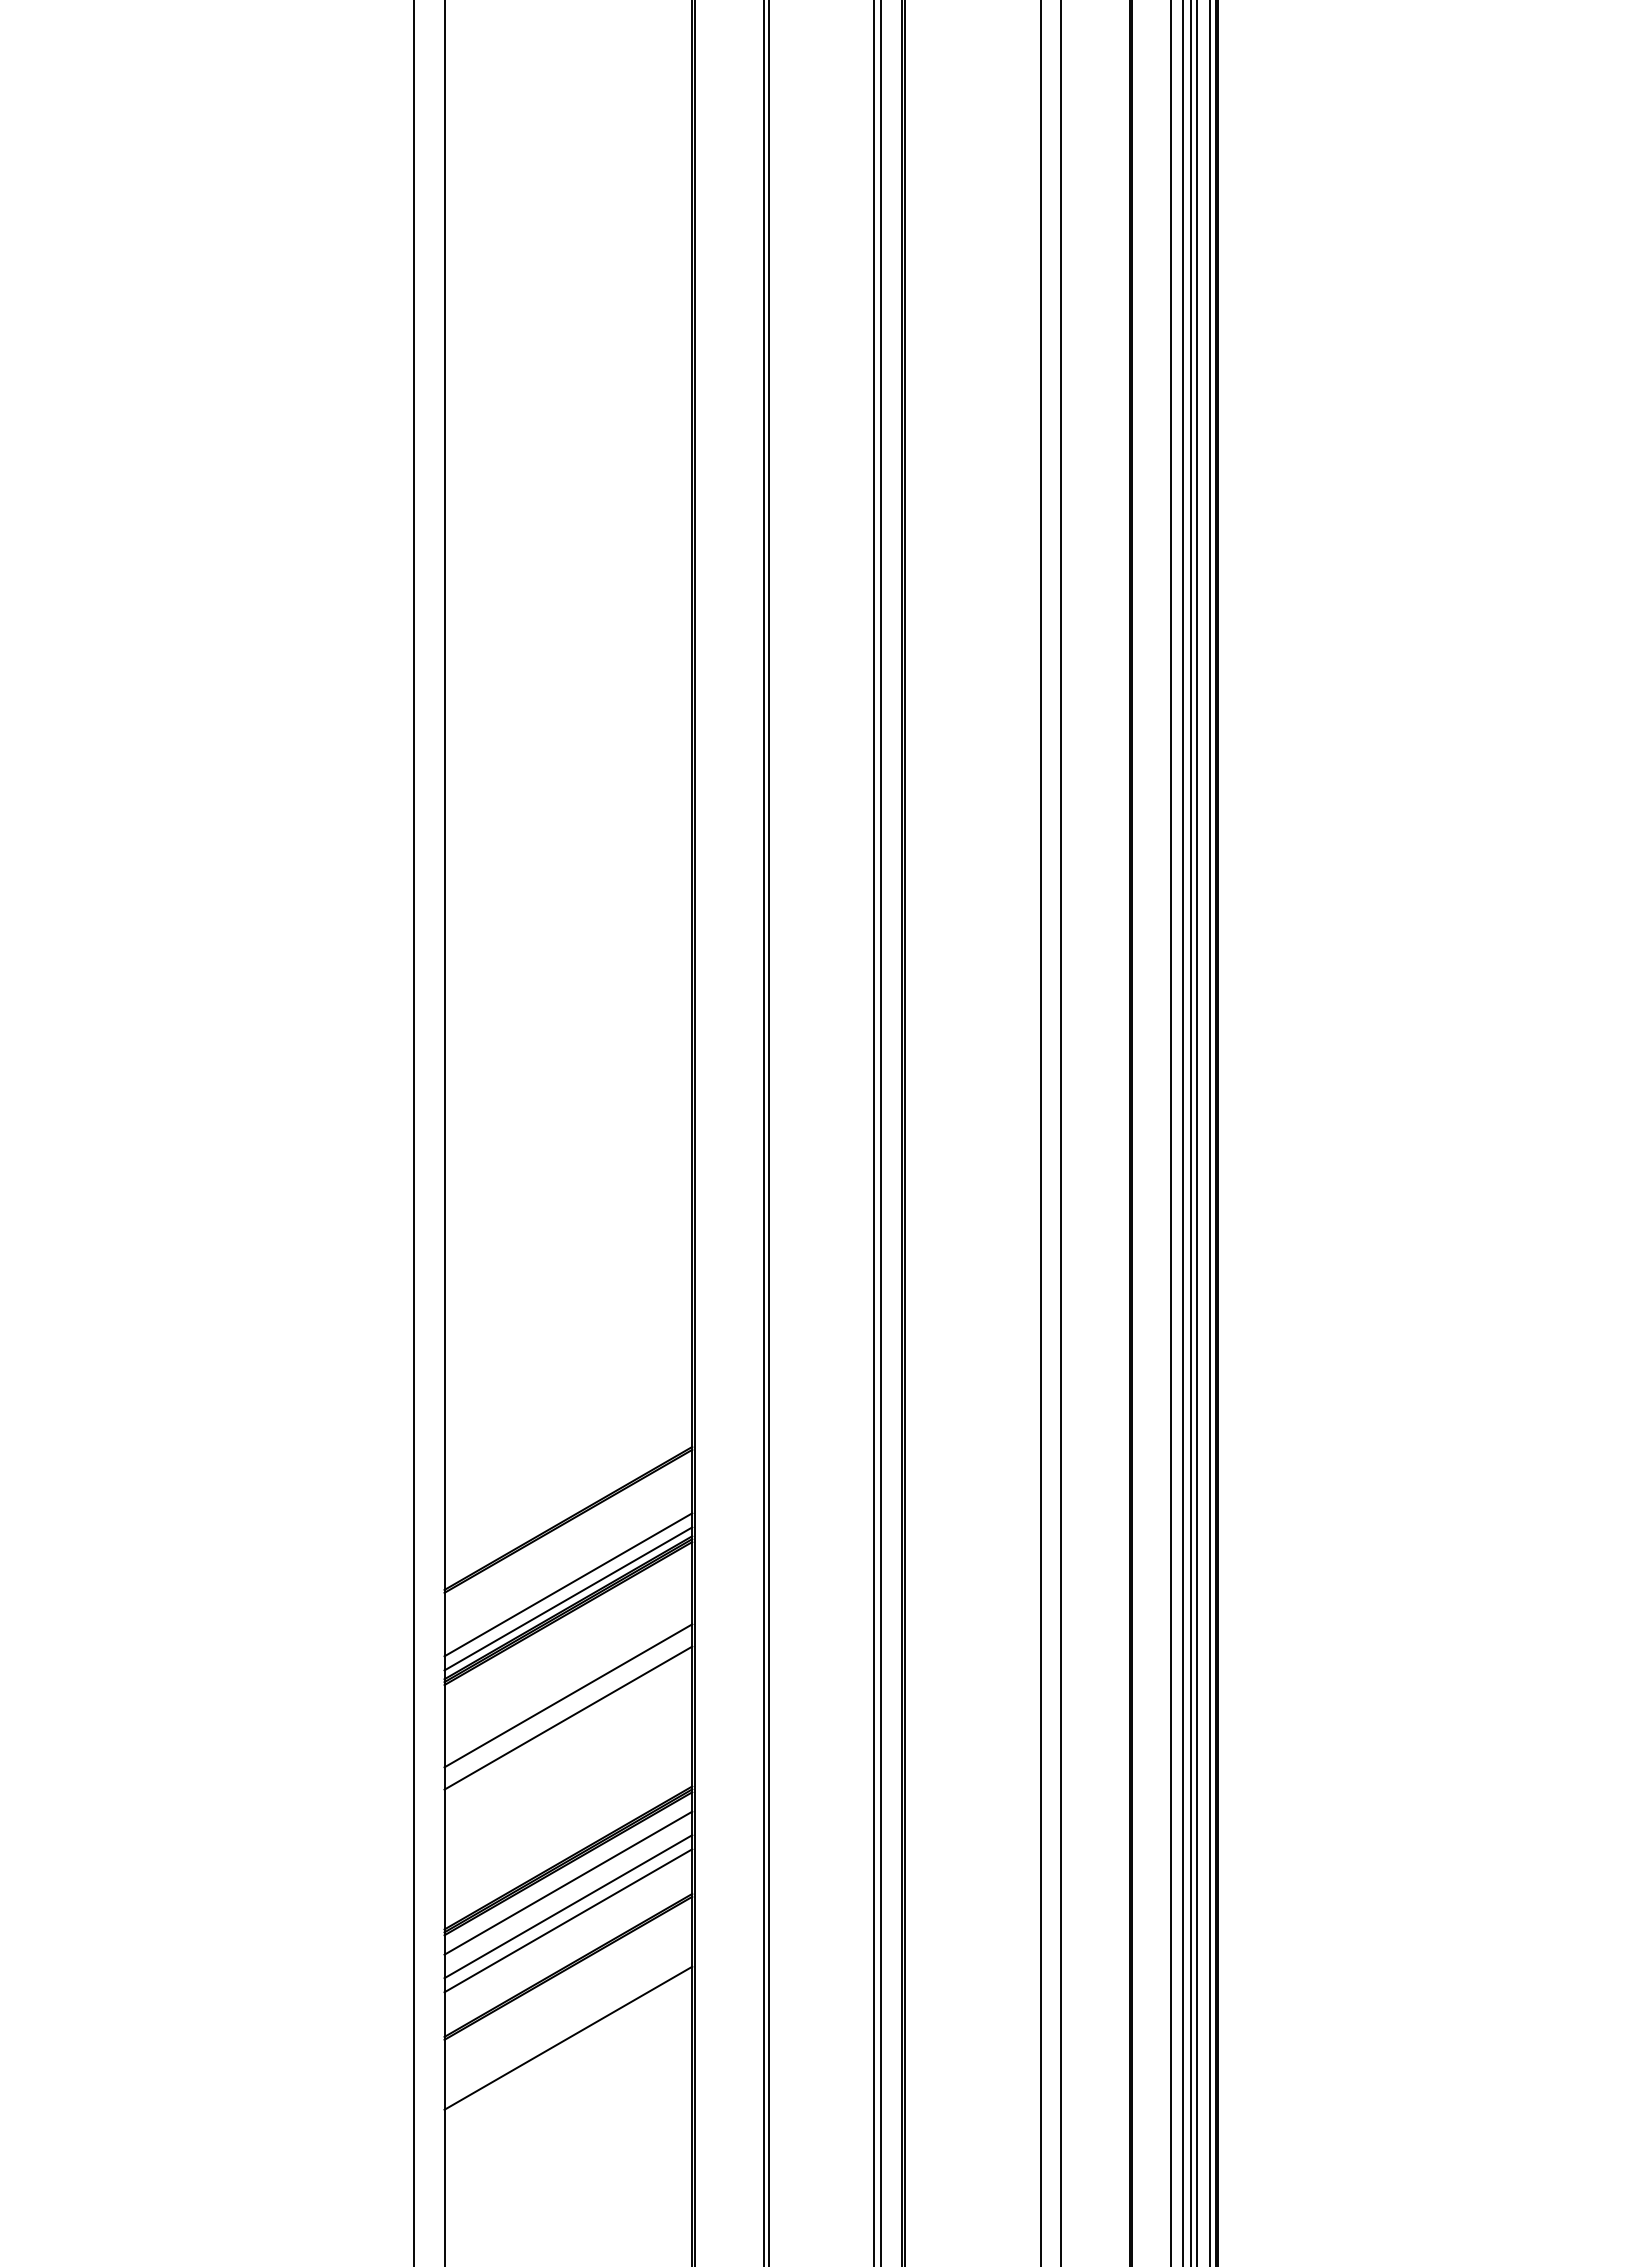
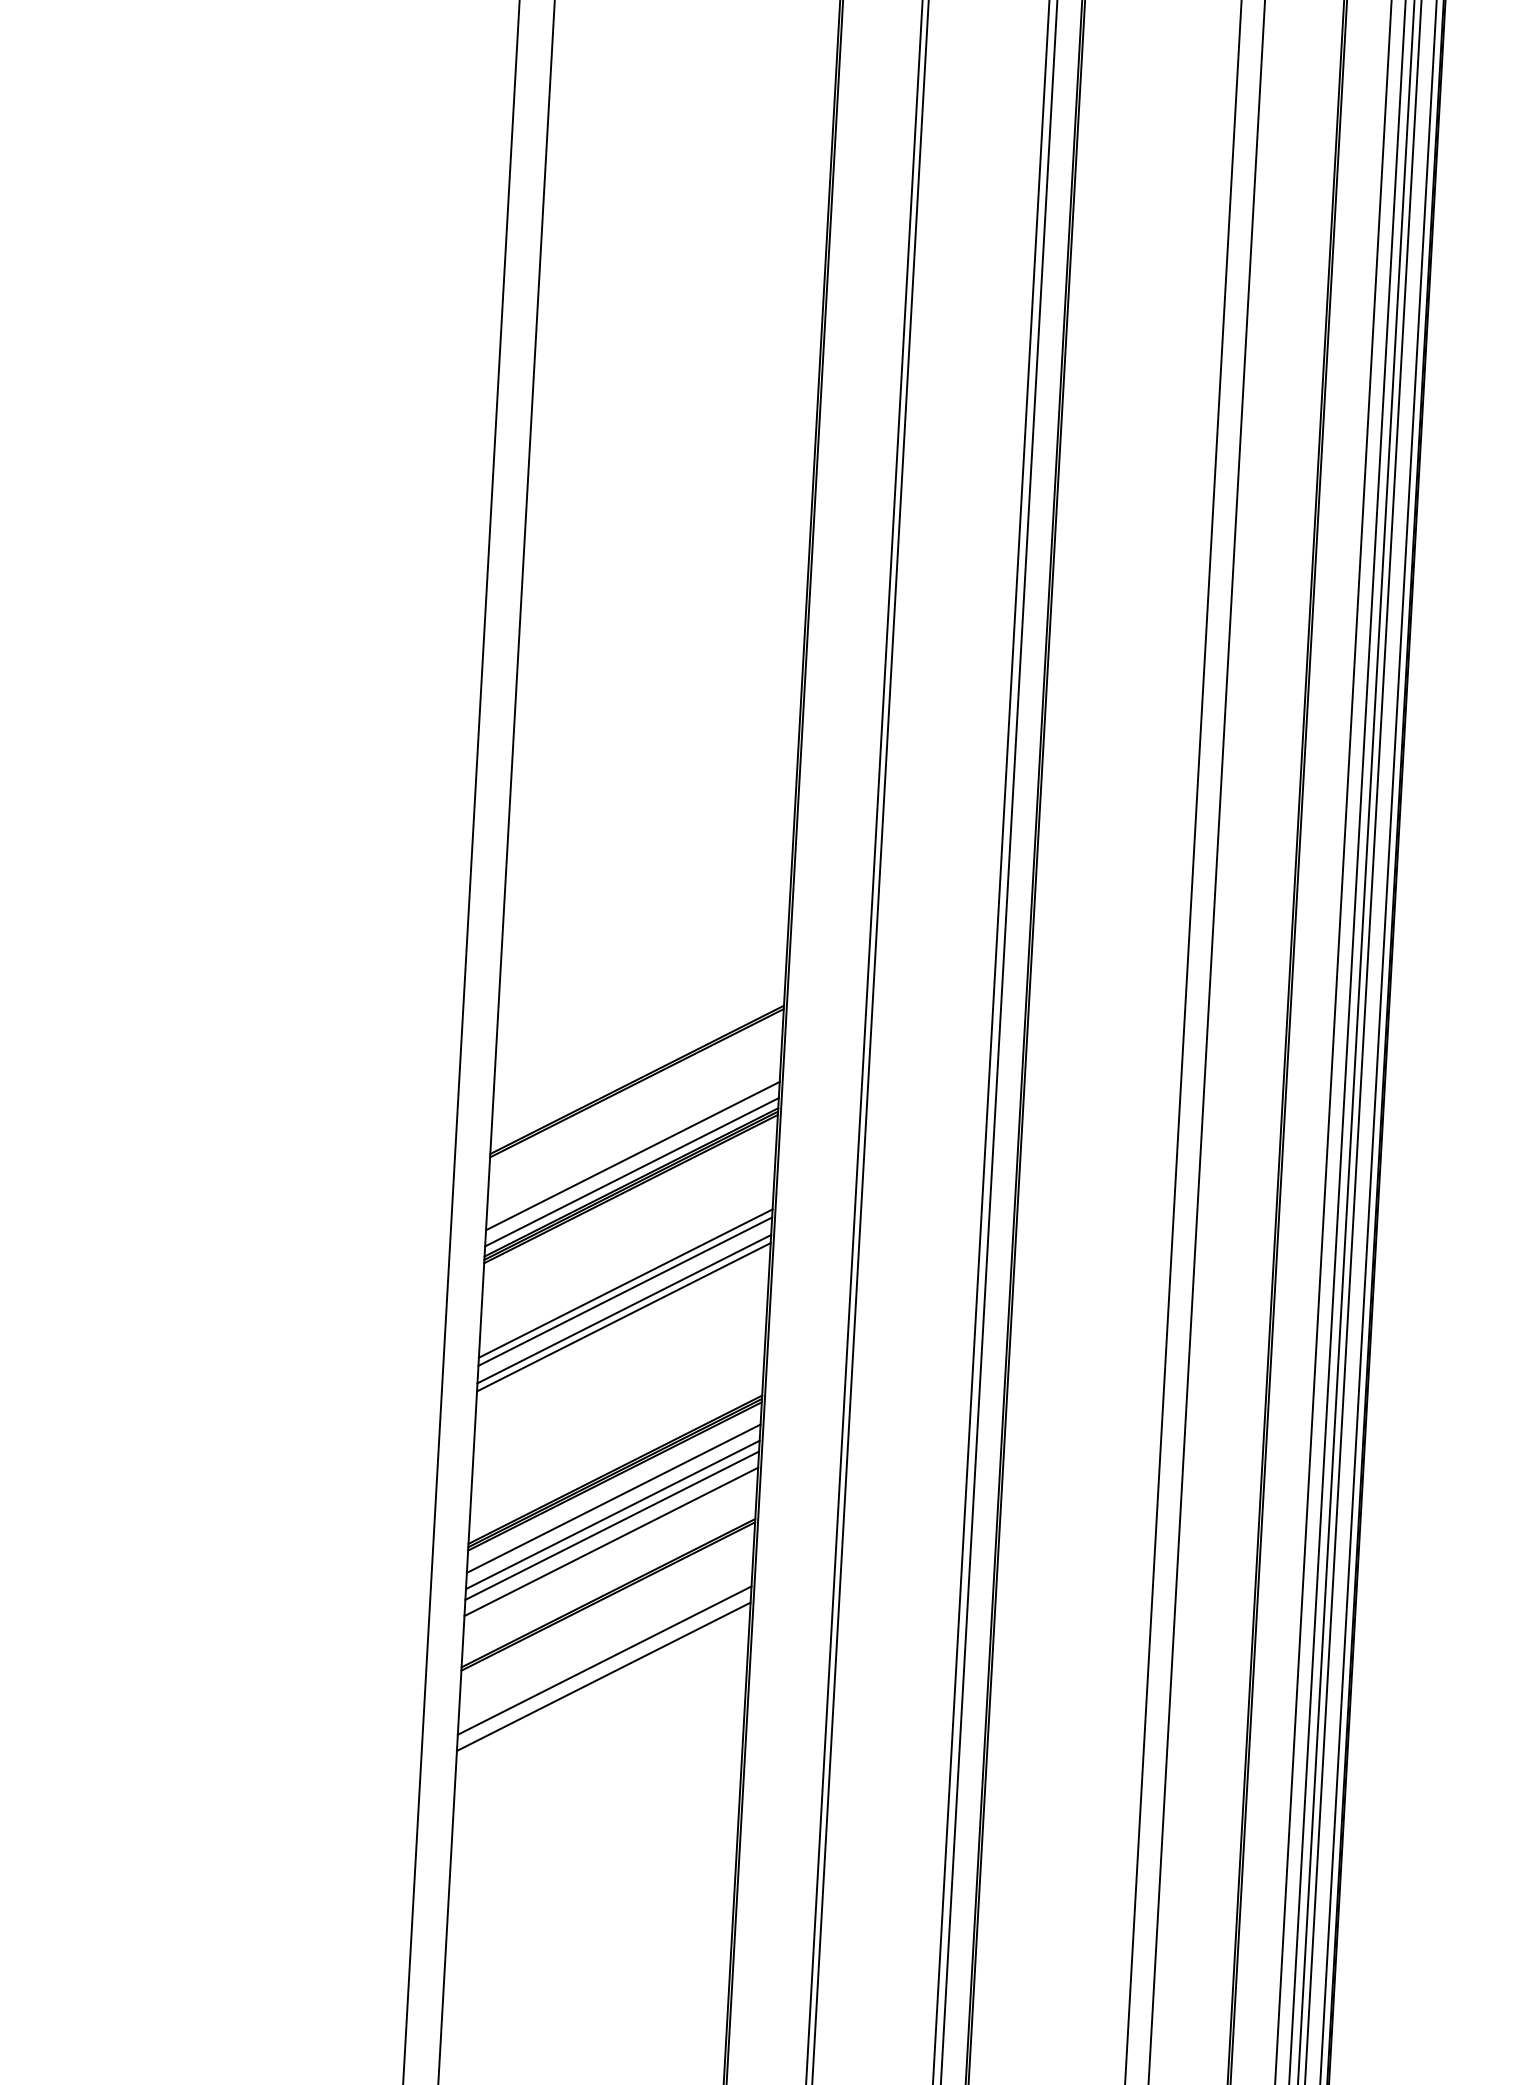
line: (568, 1702) -> (625, 1291), added
line: (568, 1724) -> (624, 1316), added
line: (568, 1896) -> (612, 1514), added
line: (568, 2023) -> (604, 1659), added

